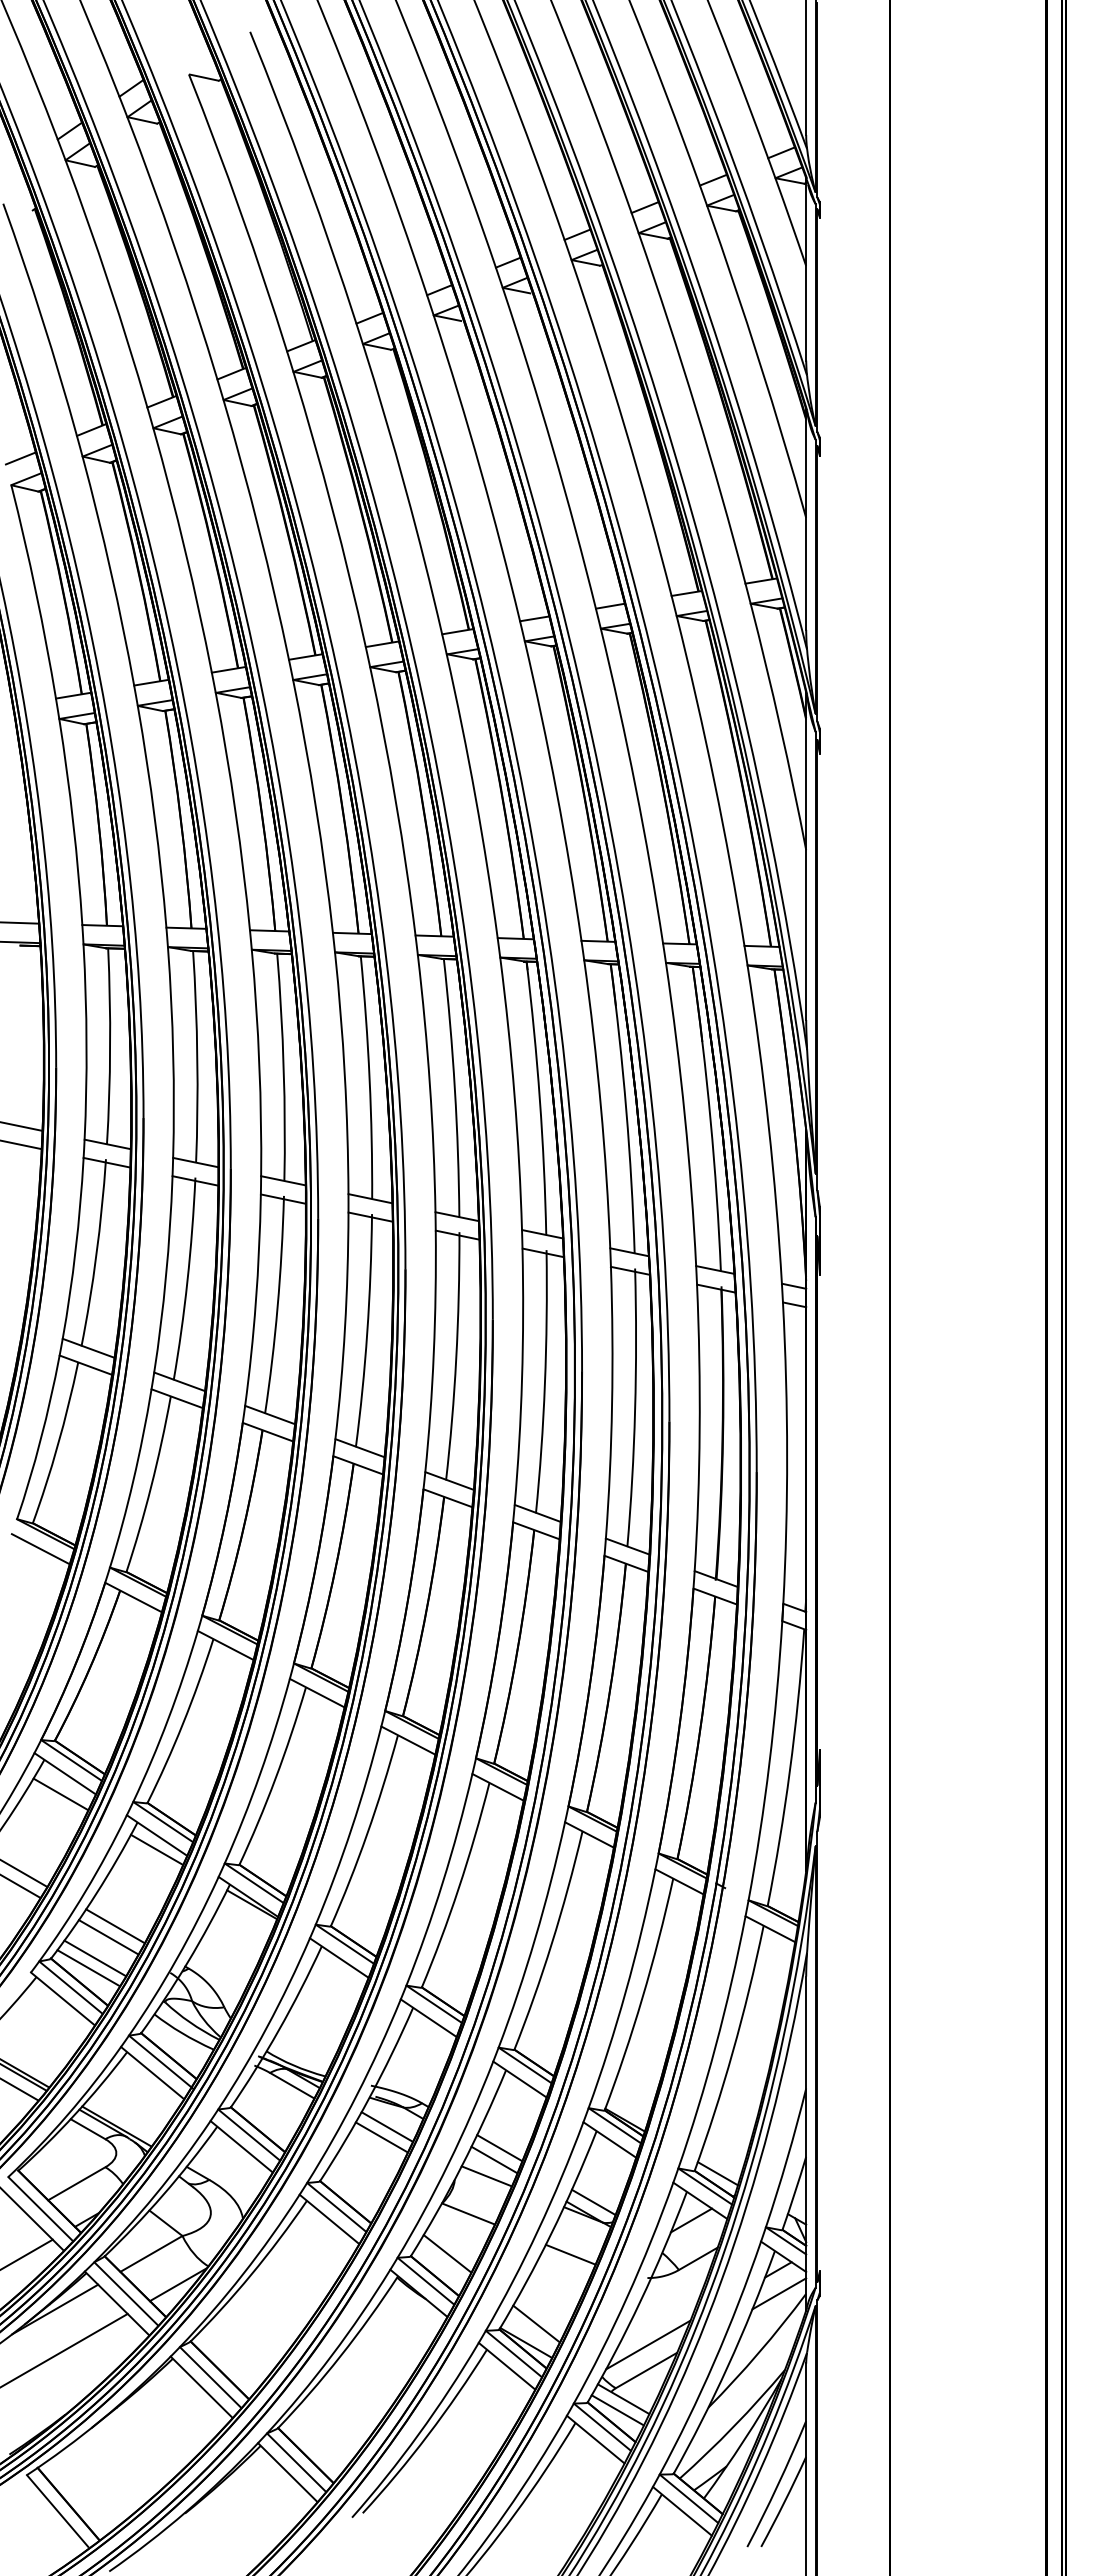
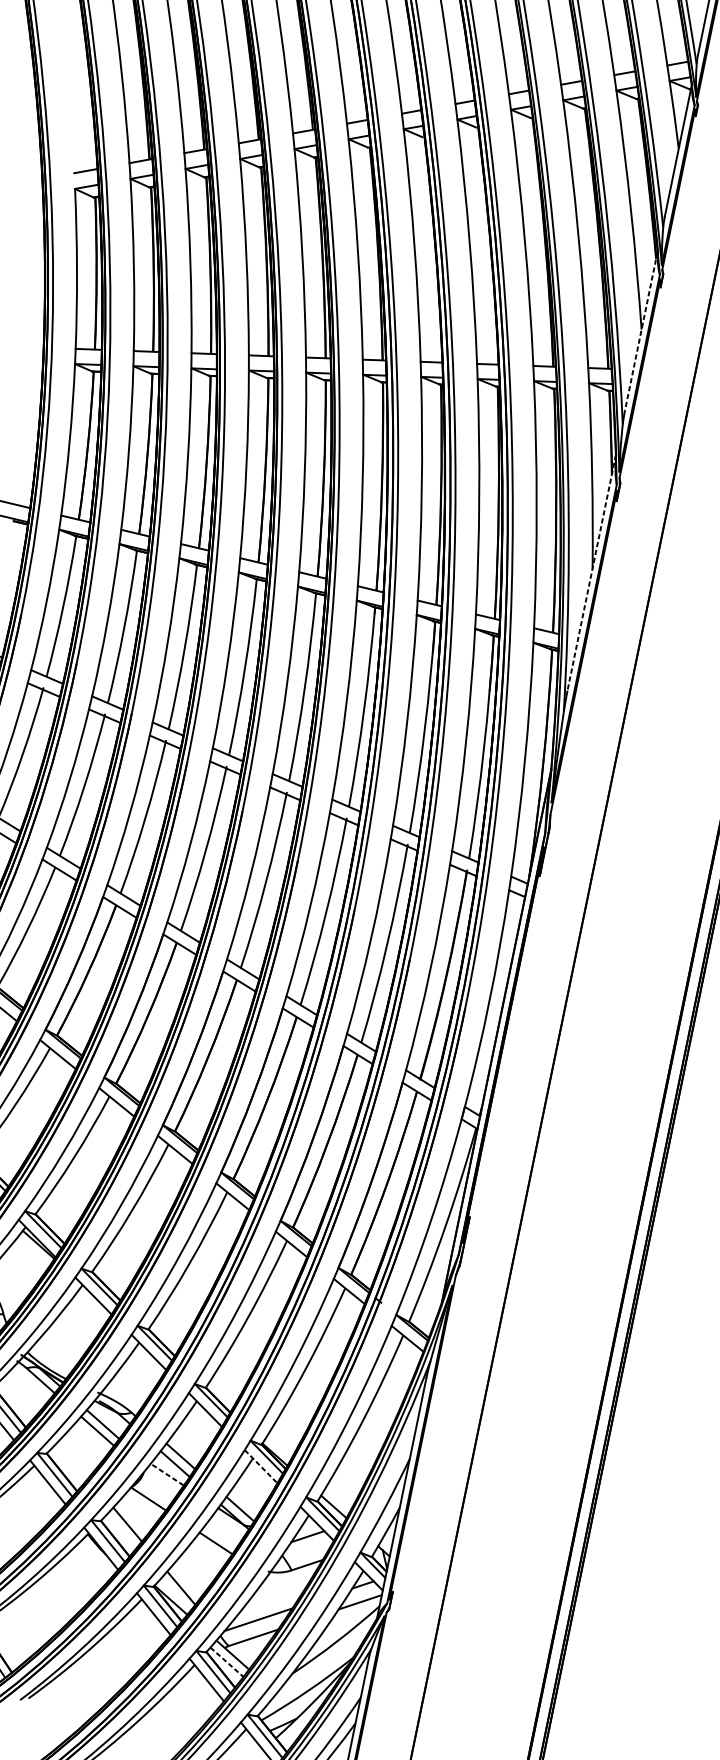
line: (806, 520) -> (641, 331), solid -> dashed
line: (806, 856) -> (591, 573), solid -> dashed
line: (609, 2139) -> (260, 1466), solid -> dashed
line: (486, 2176) -> (167, 1474), solid -> dashed
line: (618, 2410) -> (227, 1662), solid -> dashed

